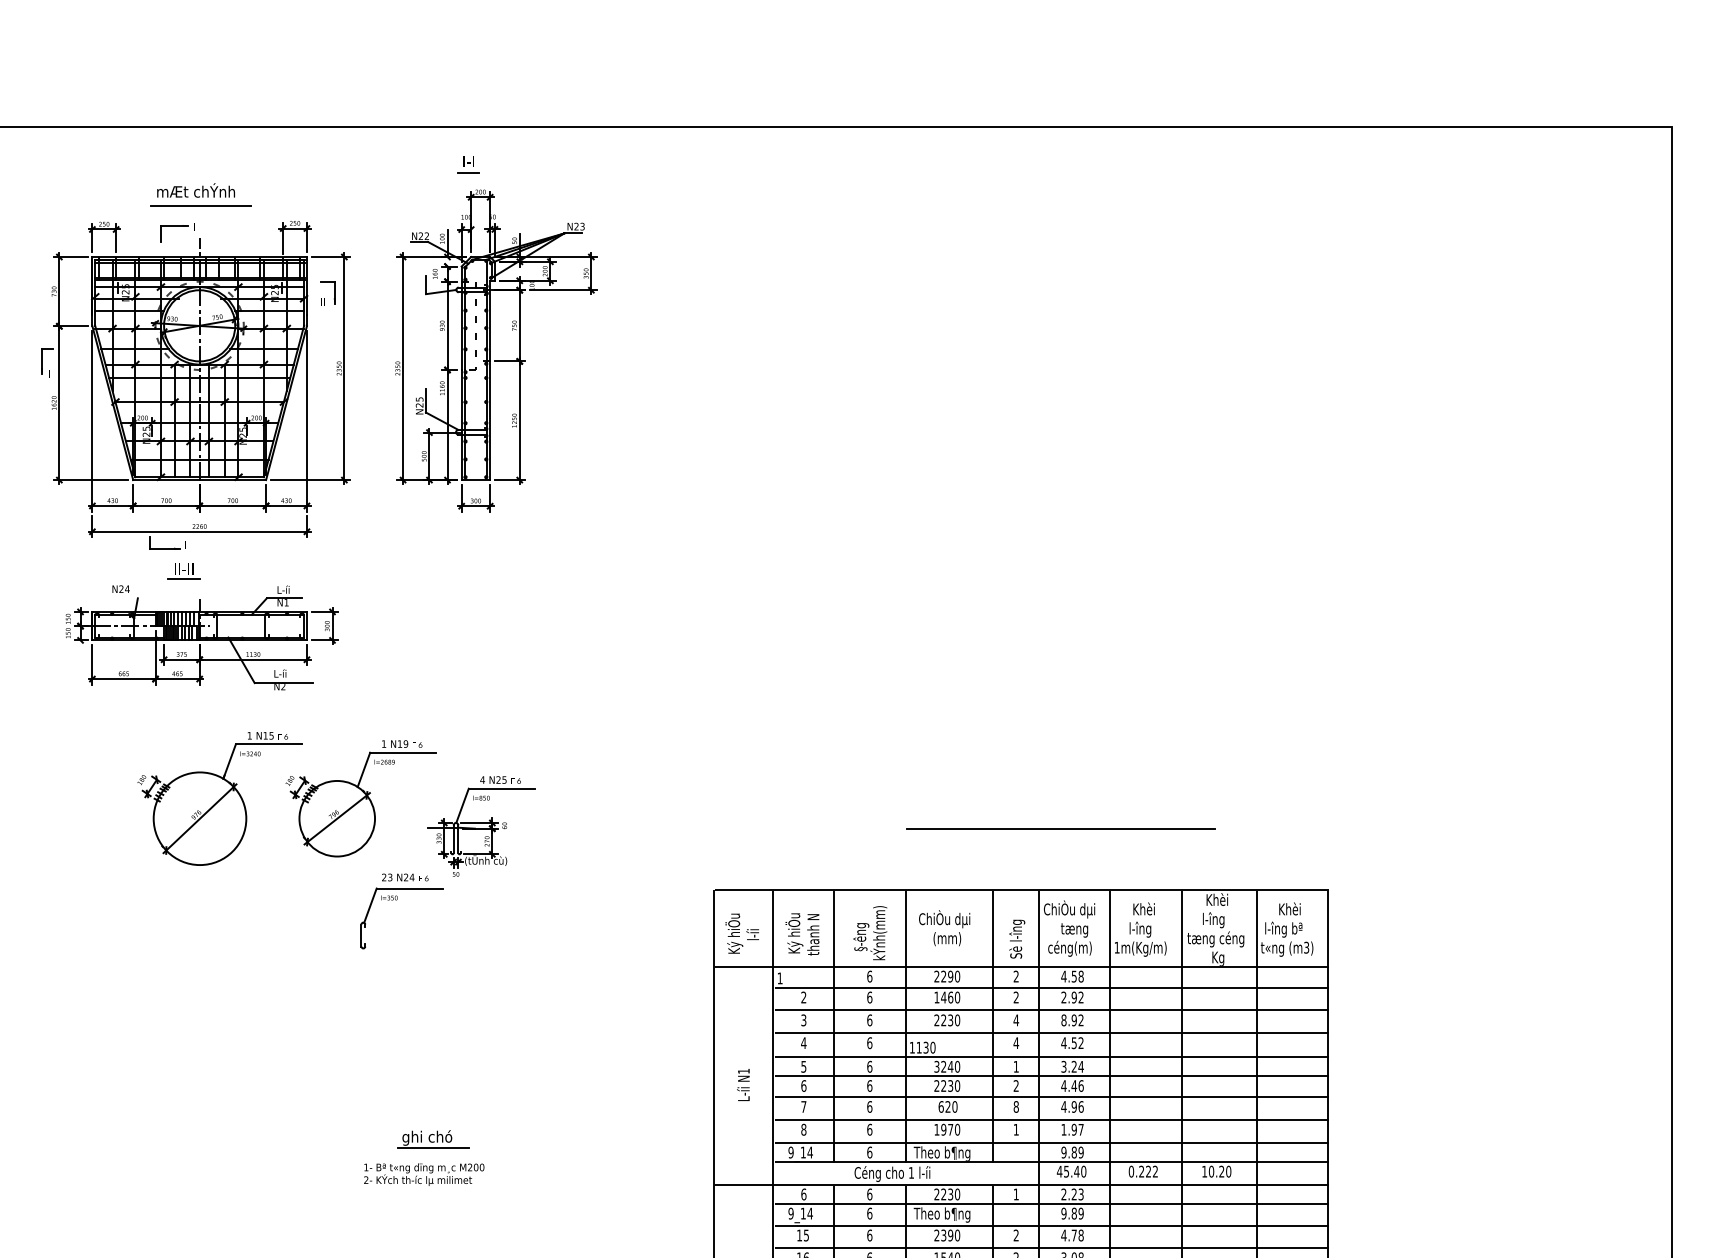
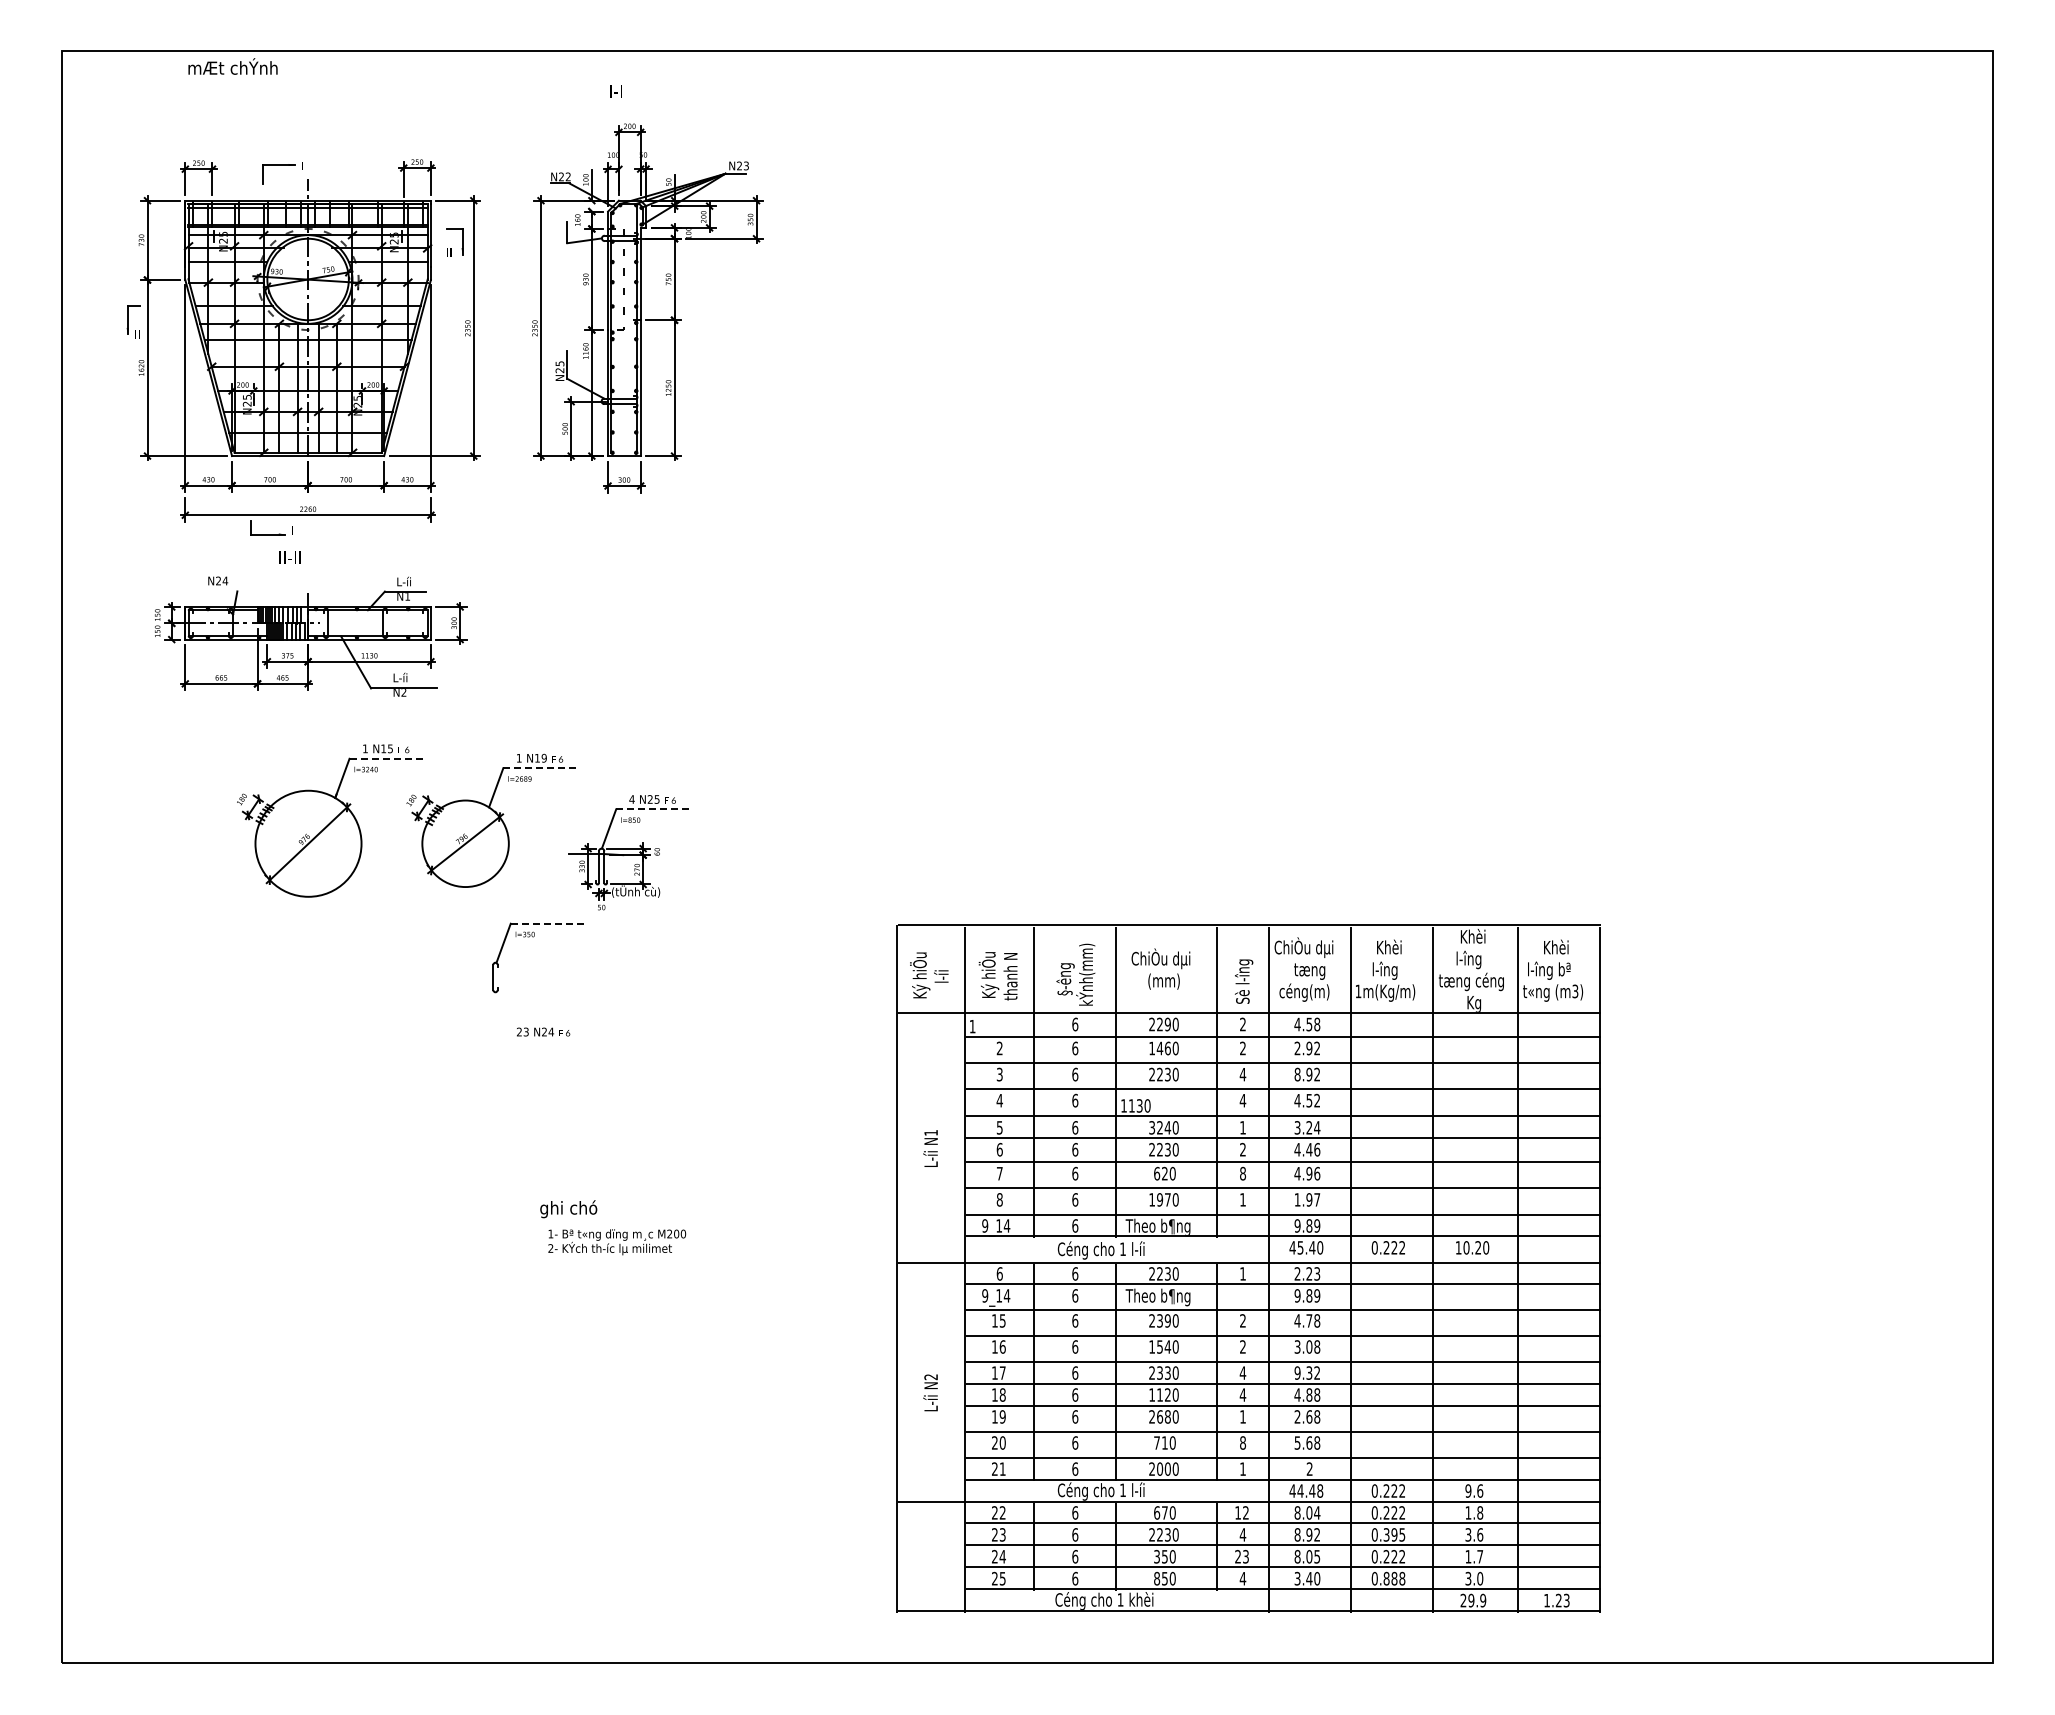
line: (469, 172) -> (616, 104), removed
text: (195, 190) -> (232, 66), moved
line: (200, 206) -> (309, 142), removed
line: (184, 578) -> (290, 568), removed
line: (269, 744) -> (387, 758), solid -> dashed
line: (403, 752) -> (541, 768), solid -> dashed
line: (502, 788) -> (654, 809), solid -> dashed
line: (1061, 828) -> (1294, 855), removed
text: (405, 877) -> (543, 1031), moved
line: (409, 888) -> (548, 923), solid -> dashed
line: (433, 1147) -> (575, 1220), removed
text: (424, 1174) -> (617, 1242), moved

